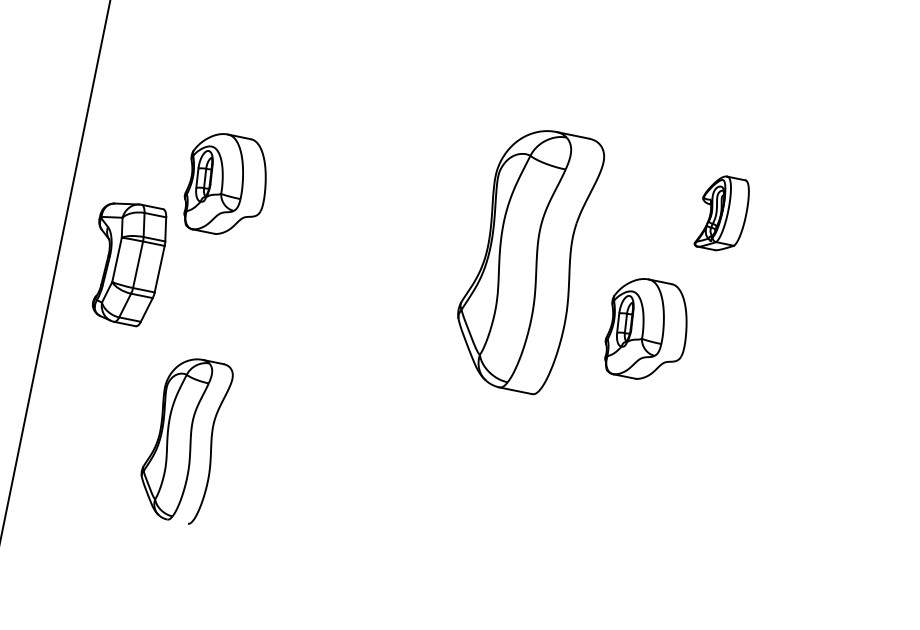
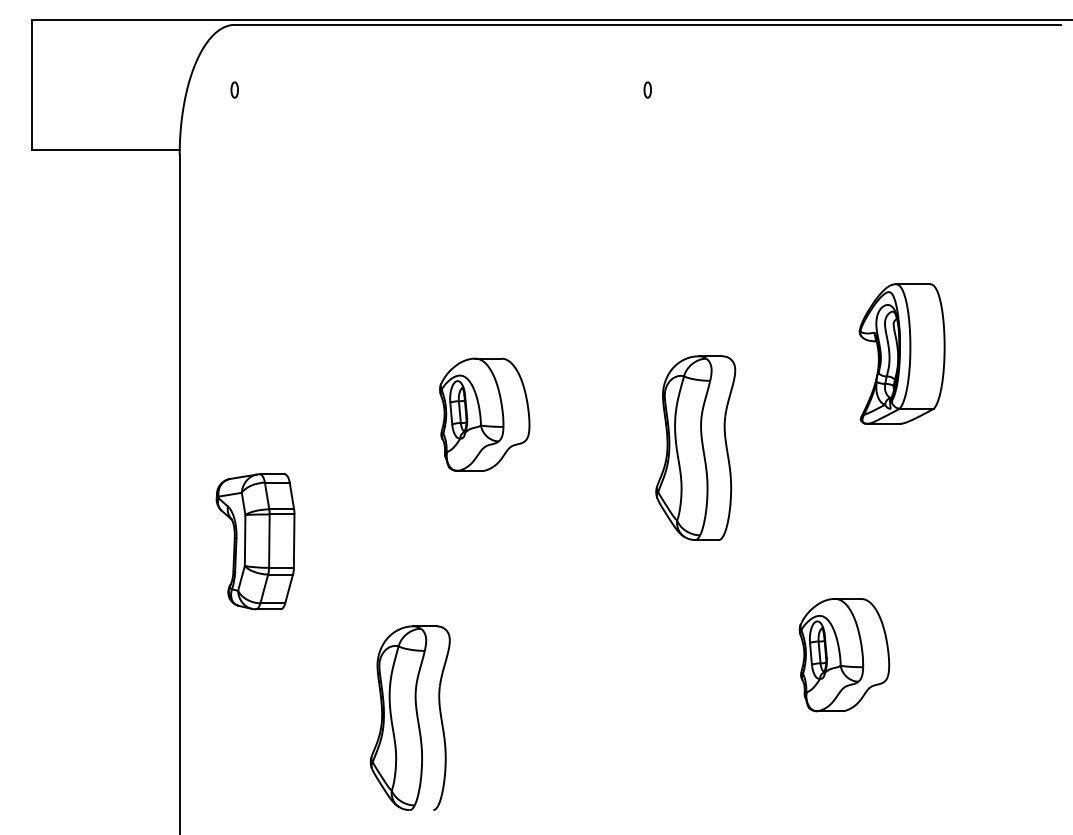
part: (226, 184) -> (484, 414), moved
part: (722, 213) -> (901, 353), size x1.67
part: (526, 258) -> (695, 447), size x0.62
part: (647, 330) -> (844, 655), moved
part: (183, 438) -> (409, 717), moved

